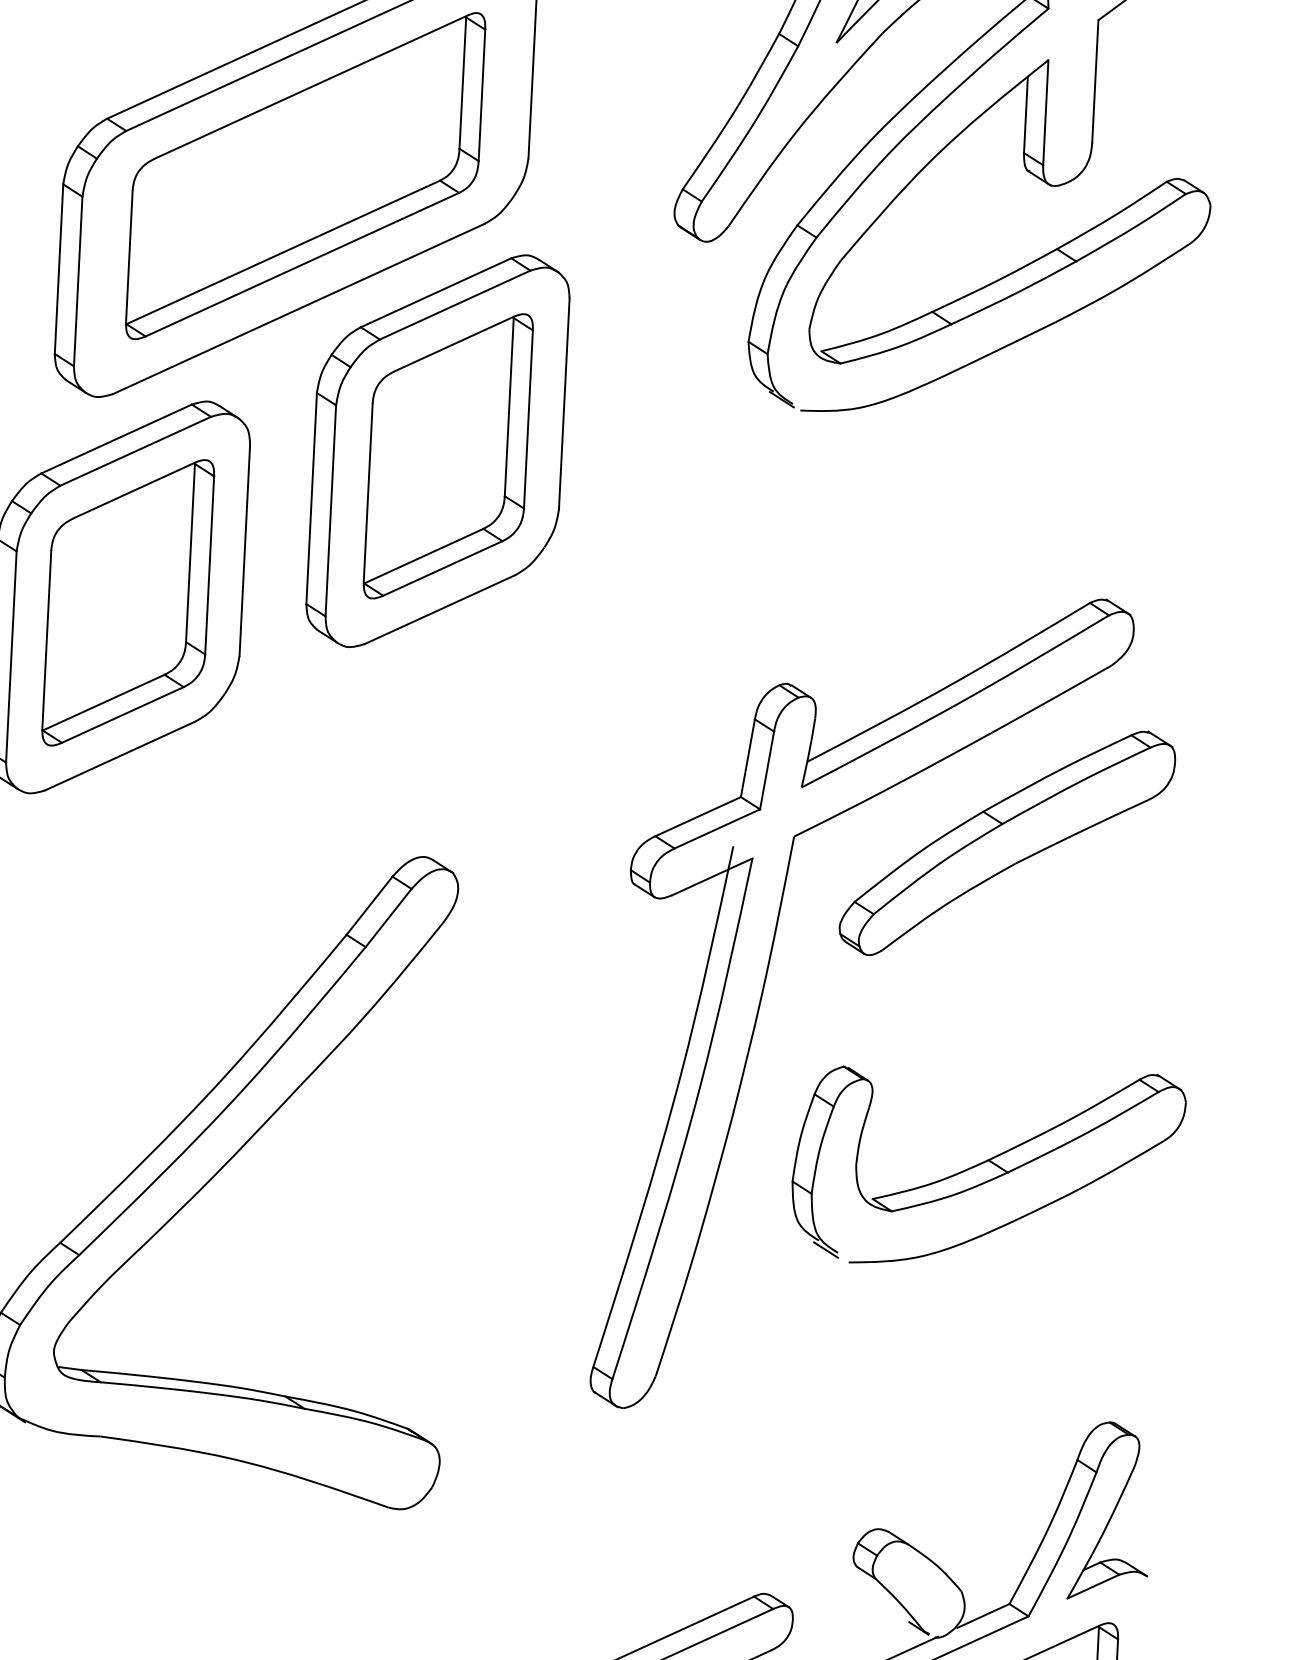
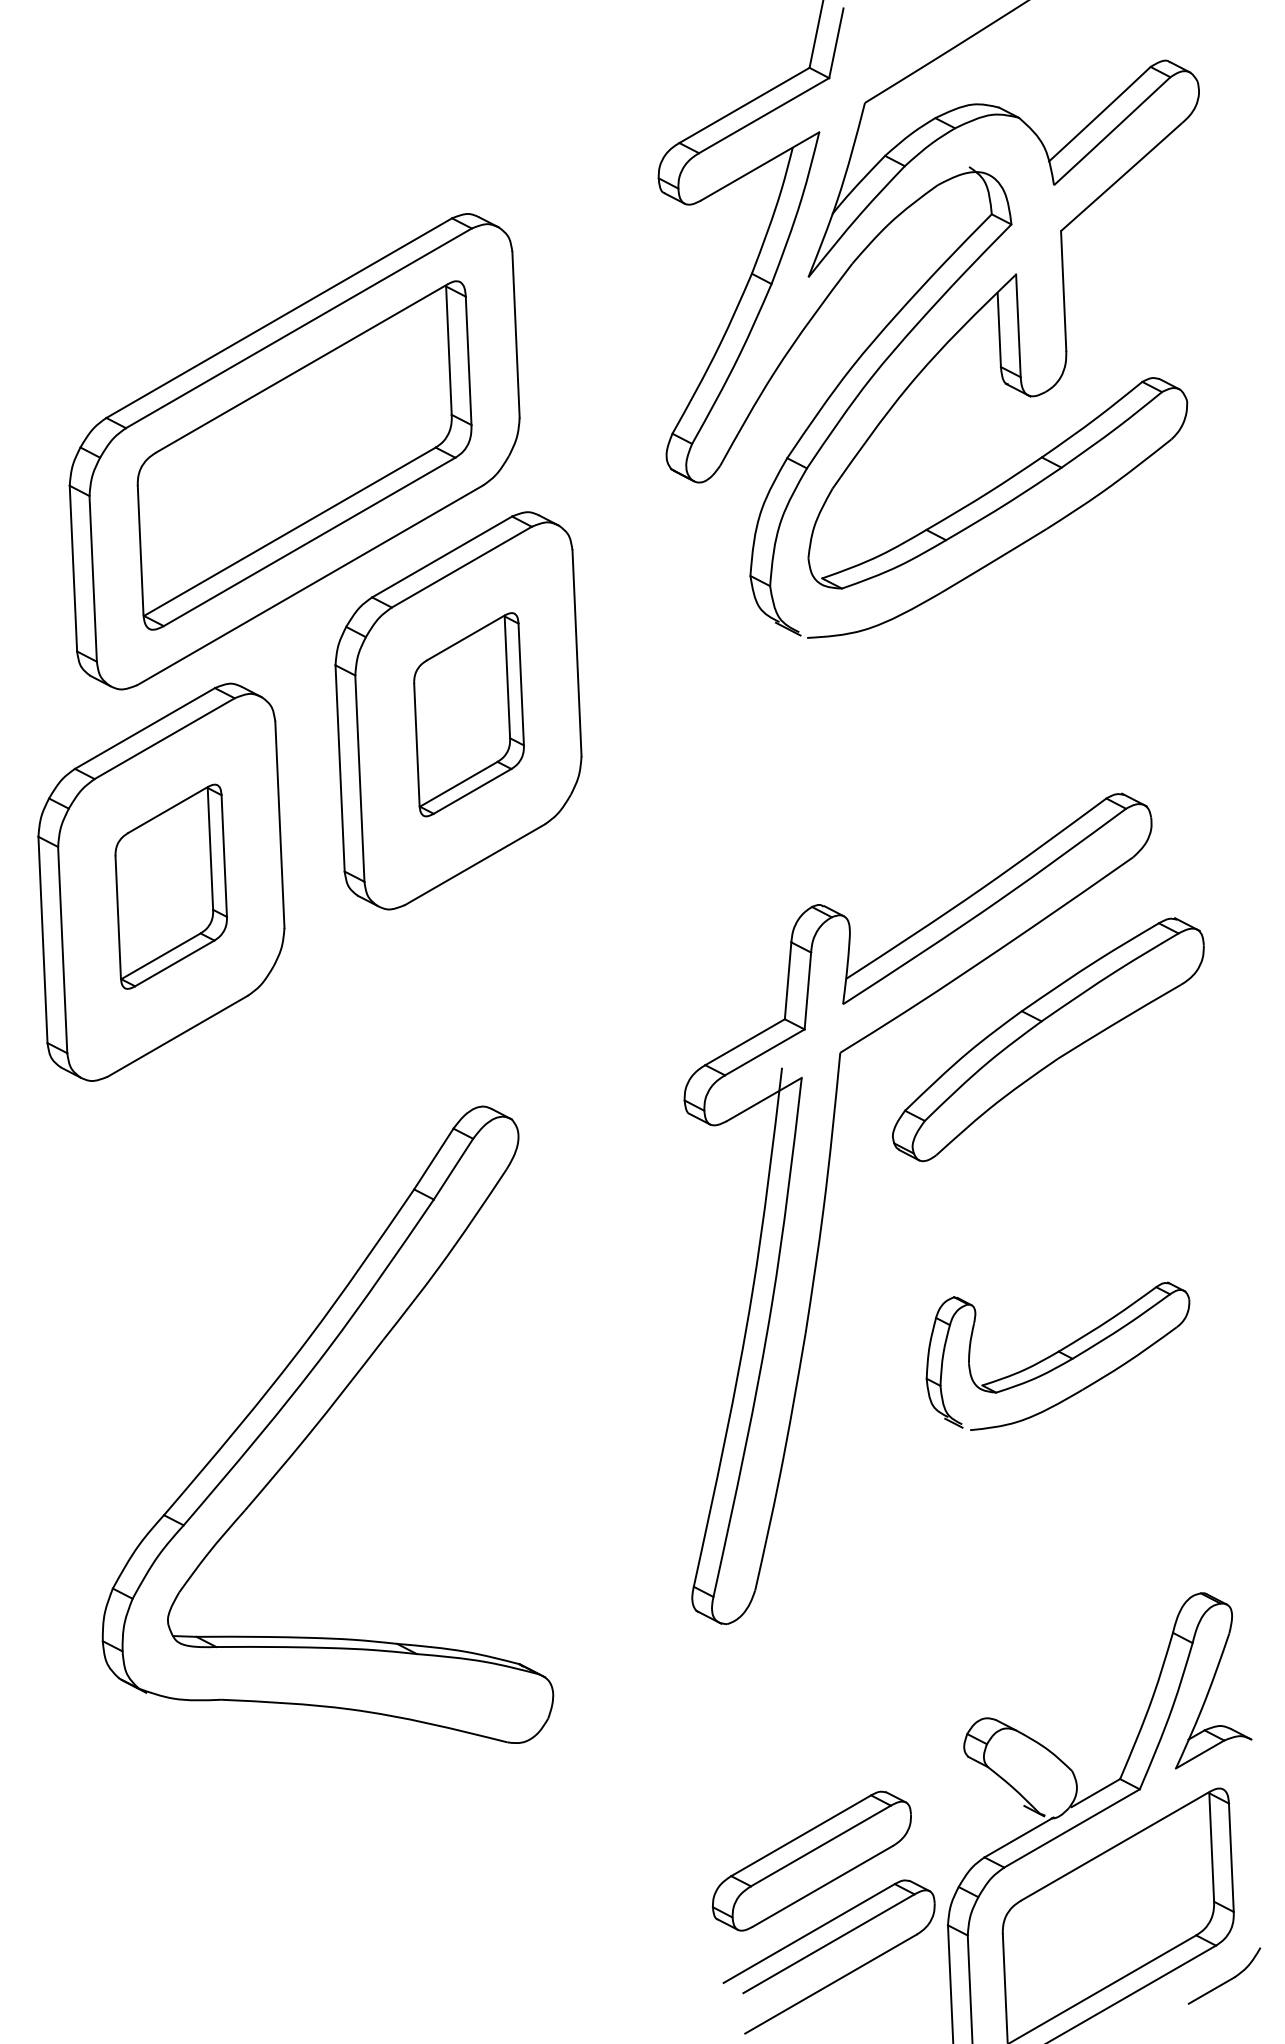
part: (447, 455) -> (468, 714), size x0.7
part: (127, 602) -> (170, 886), size x0.7
part: (986, 1167) -> (1057, 1356), size x0.7

